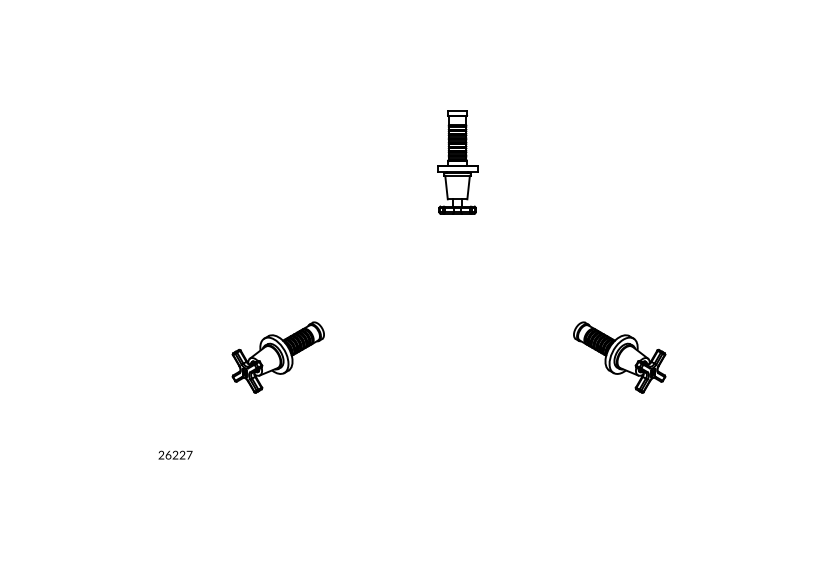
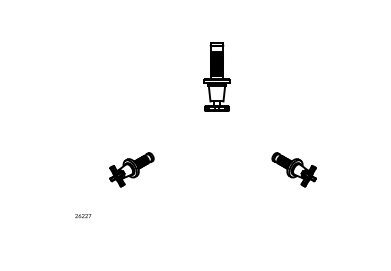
part: (458, 163) -> (217, 77), size x1.4

